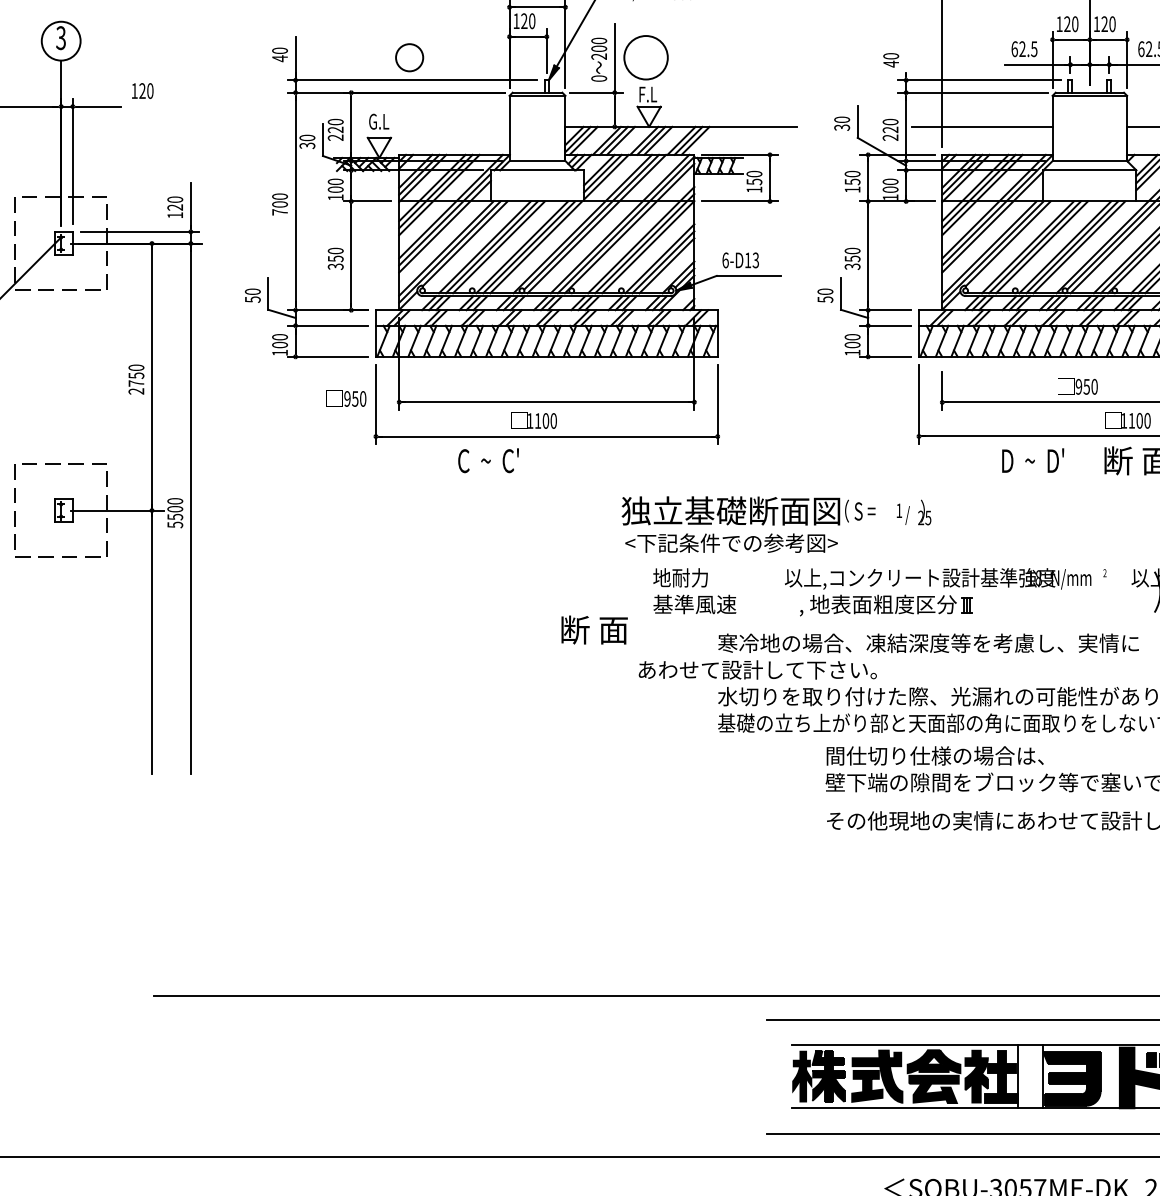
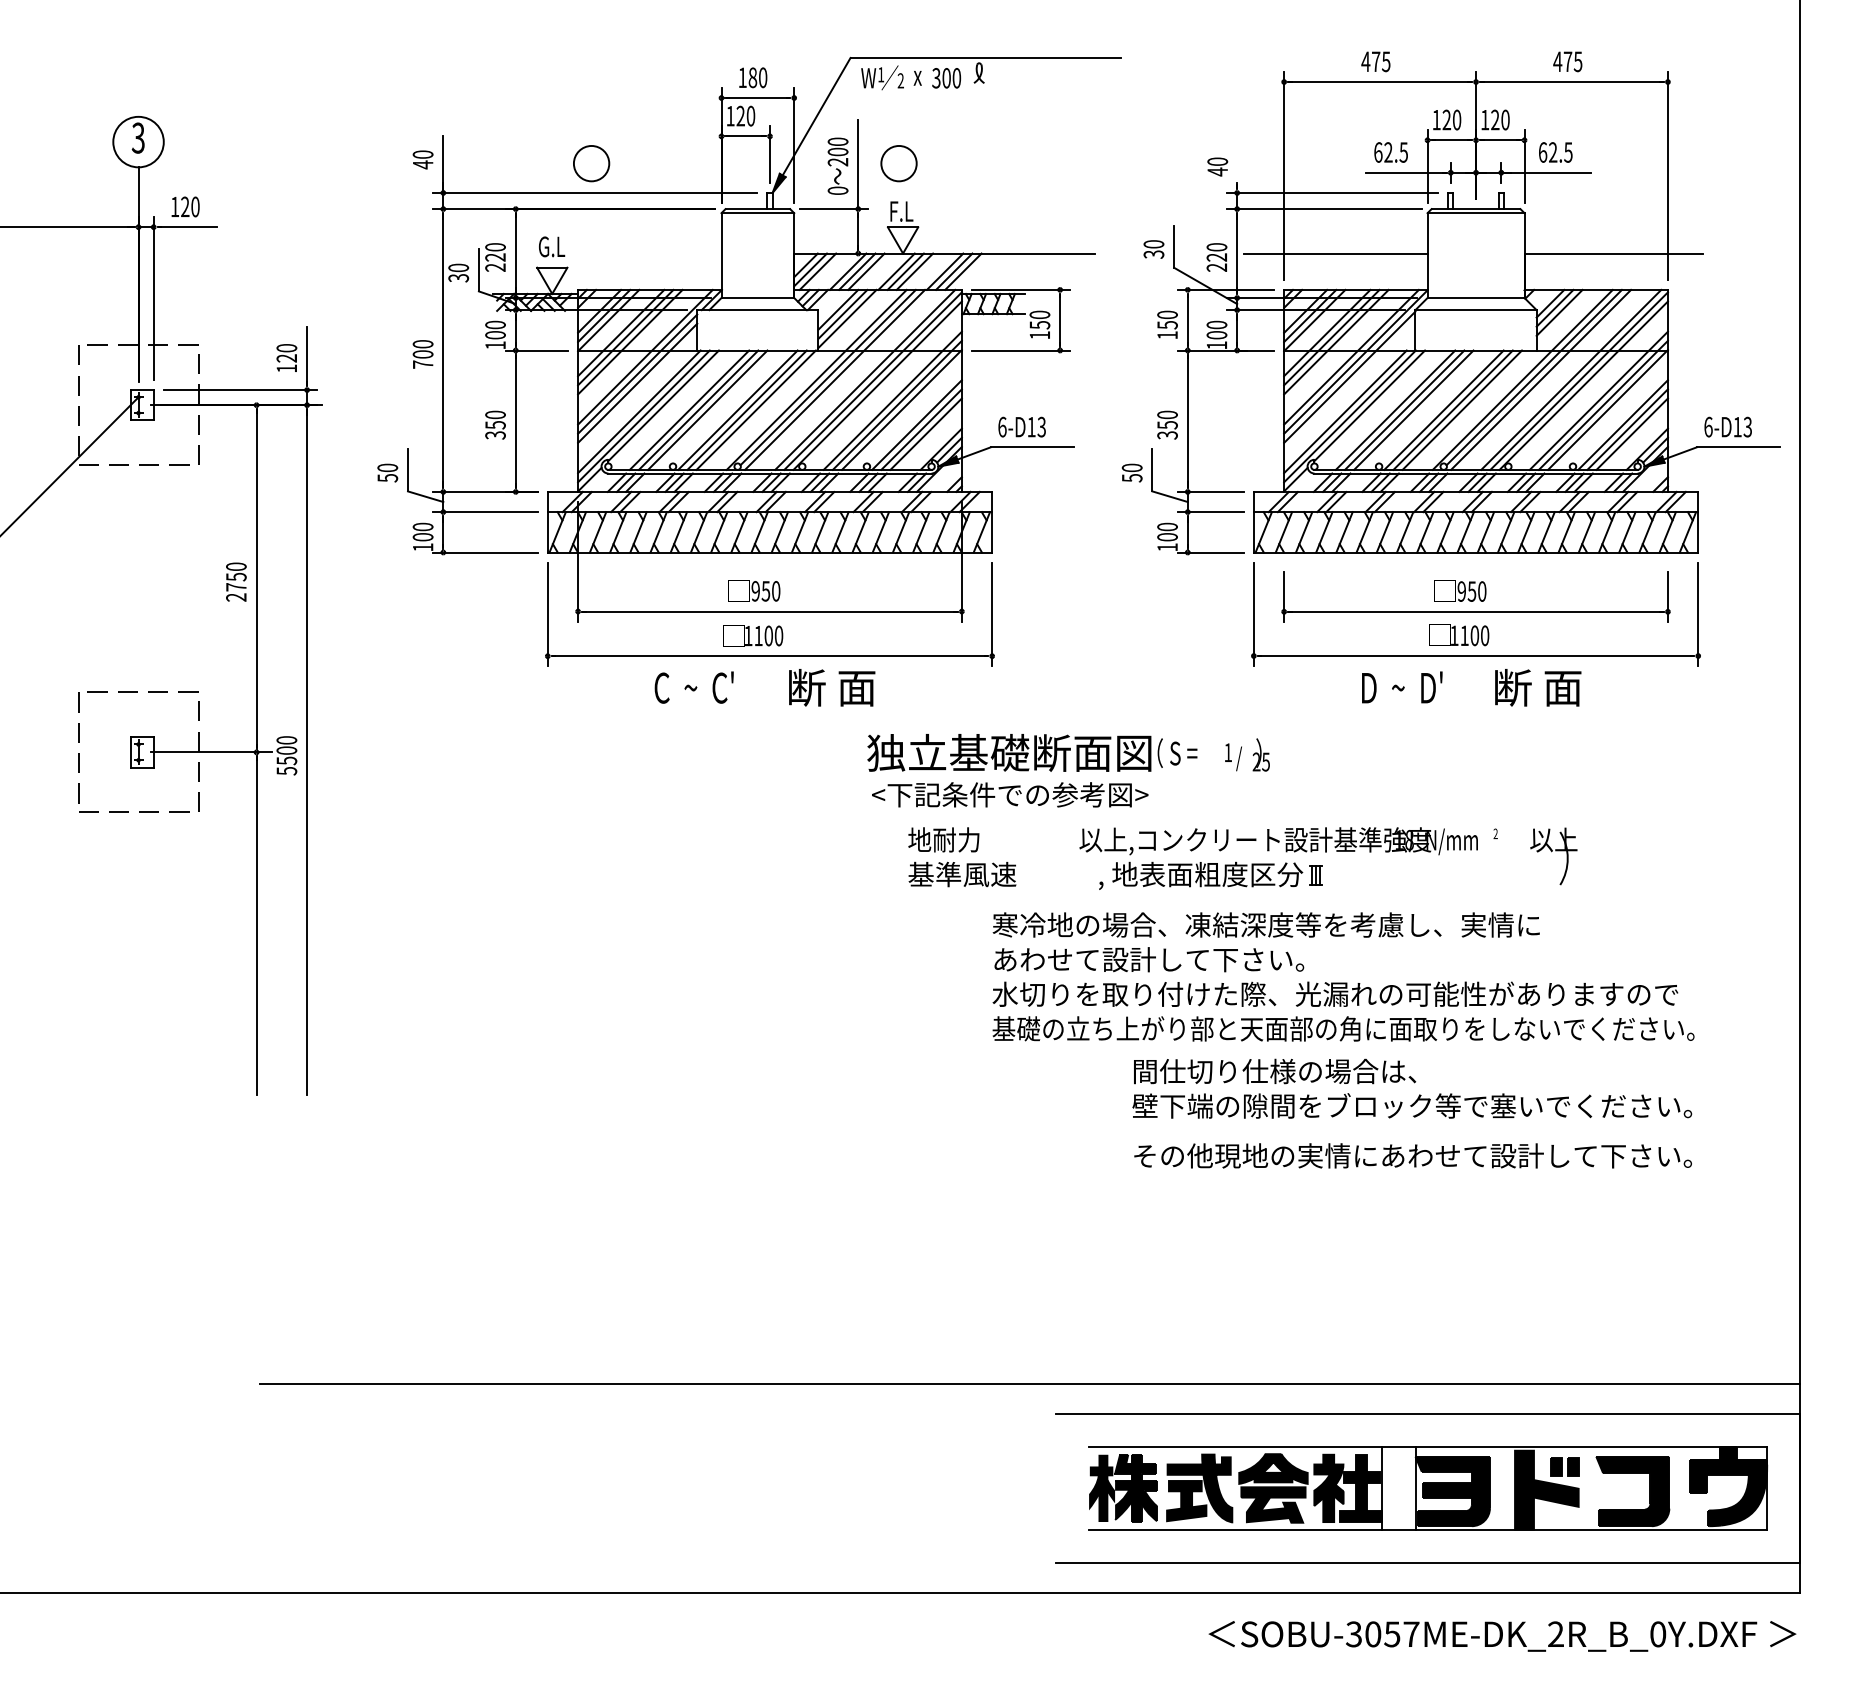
circle: (645, 57) -> (898, 163), size x0.62
text: (142, 90) -> (185, 206), moved
text: (346, 398) -> (754, 590), moved
text: (1127, 420) -> (1459, 635), moved
text: (594, 629) -> (832, 687), moved
text: (757, 669) -> (1149, 959), moved

